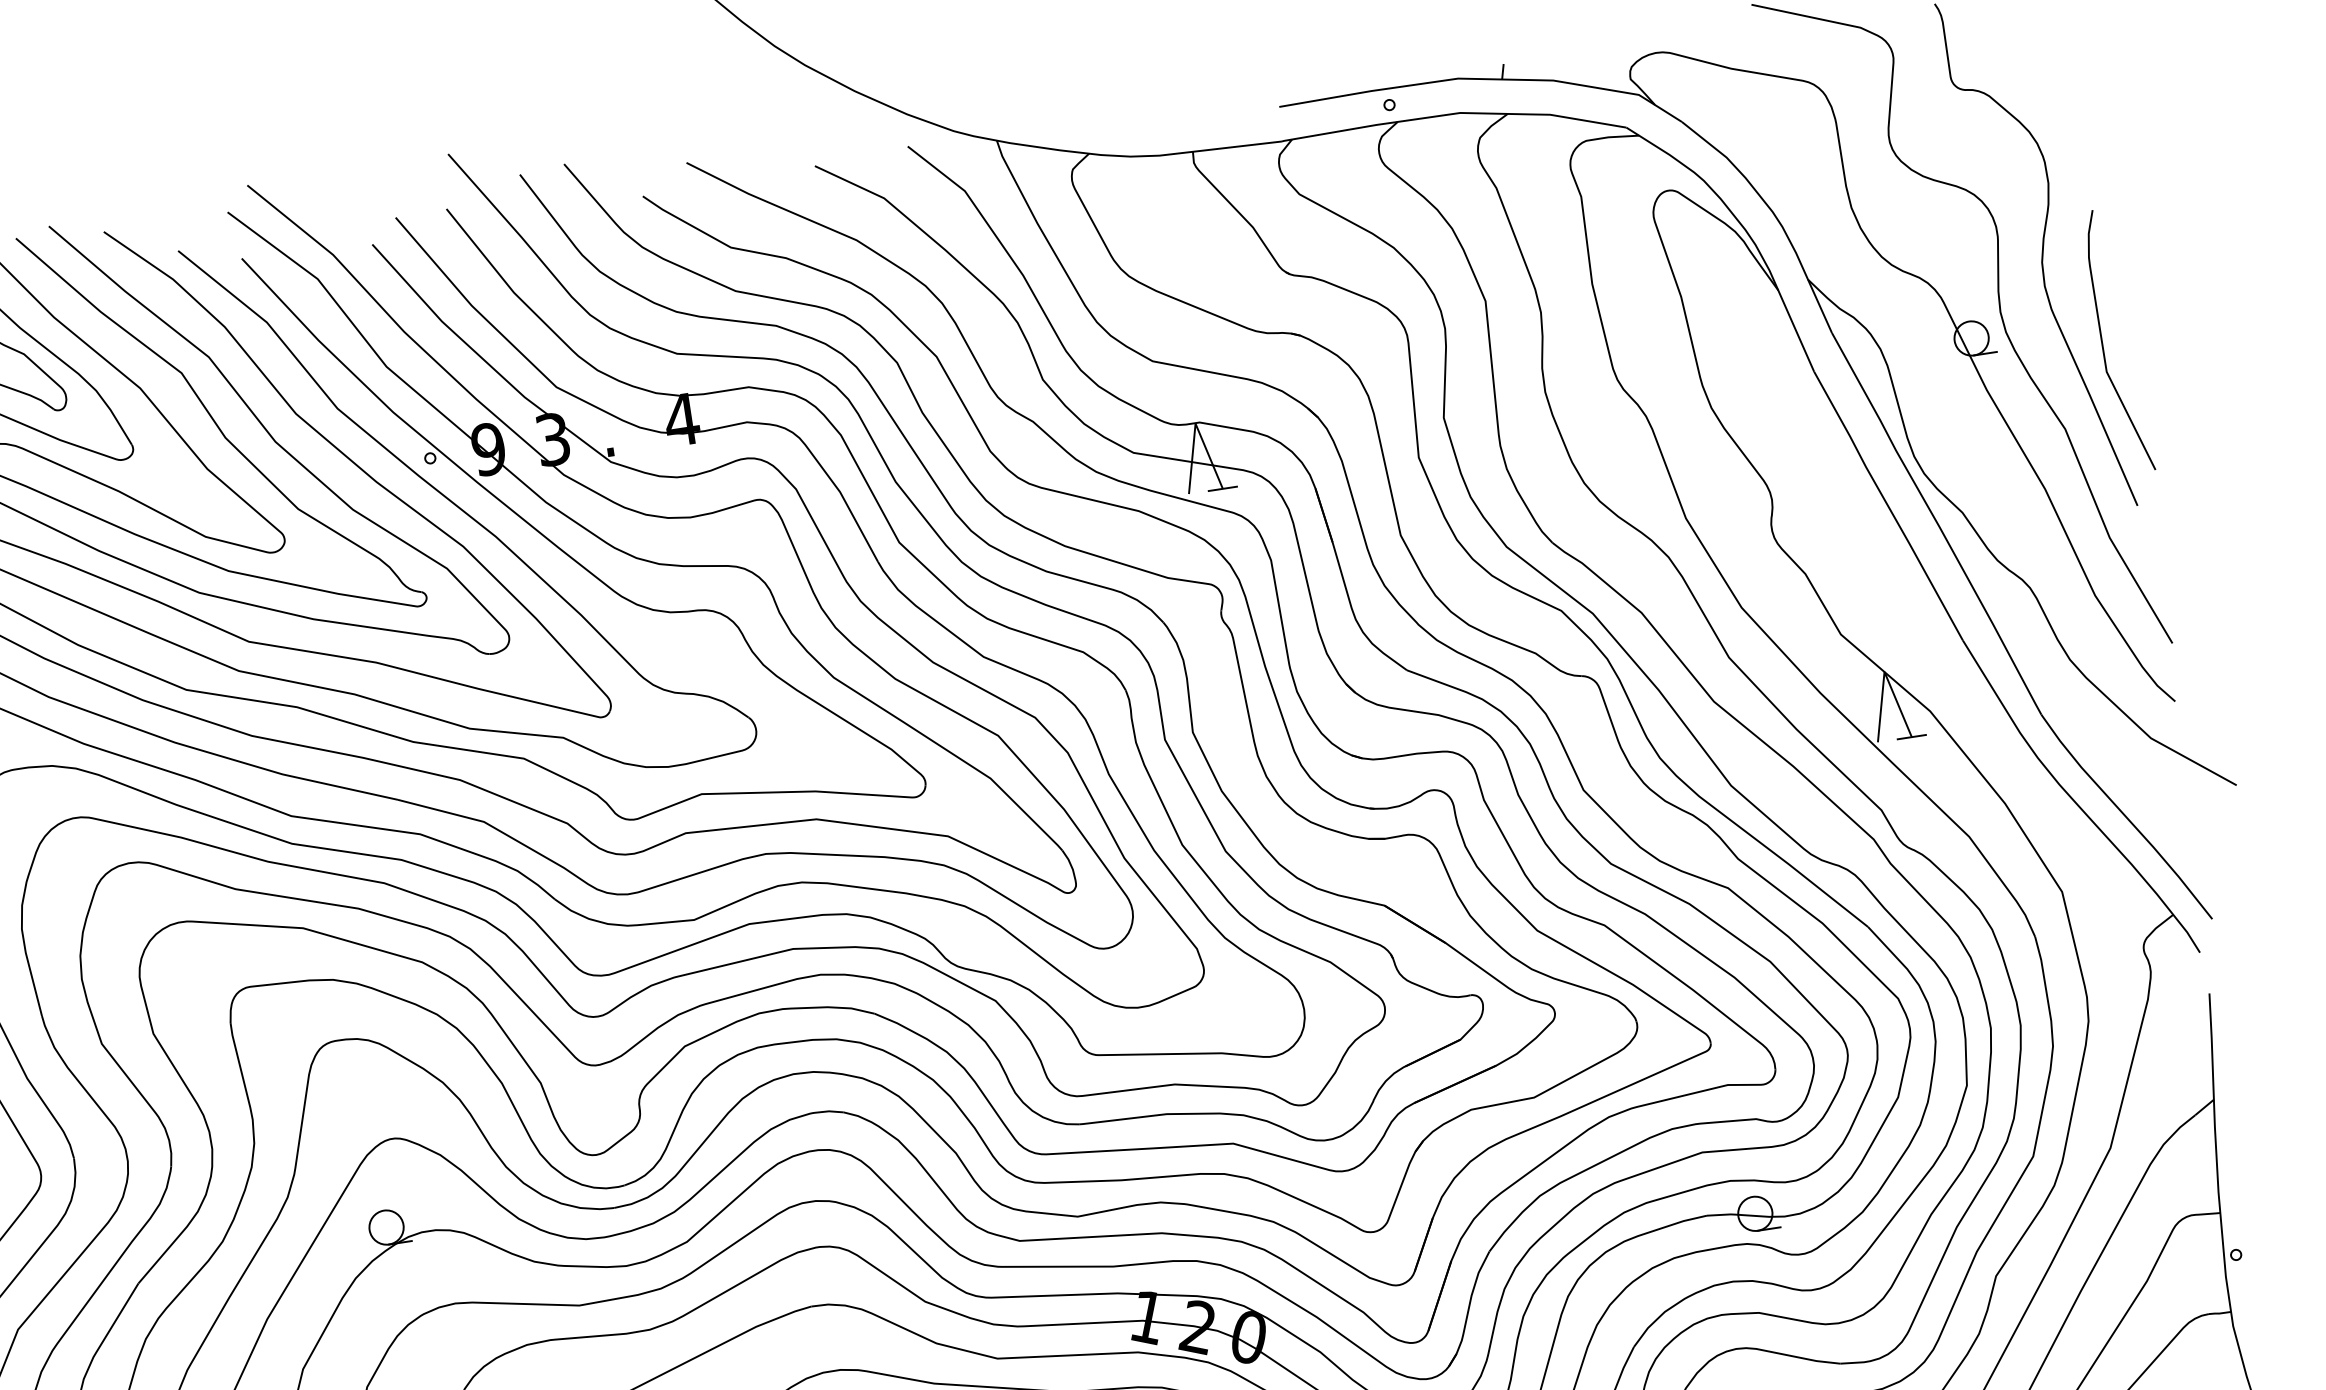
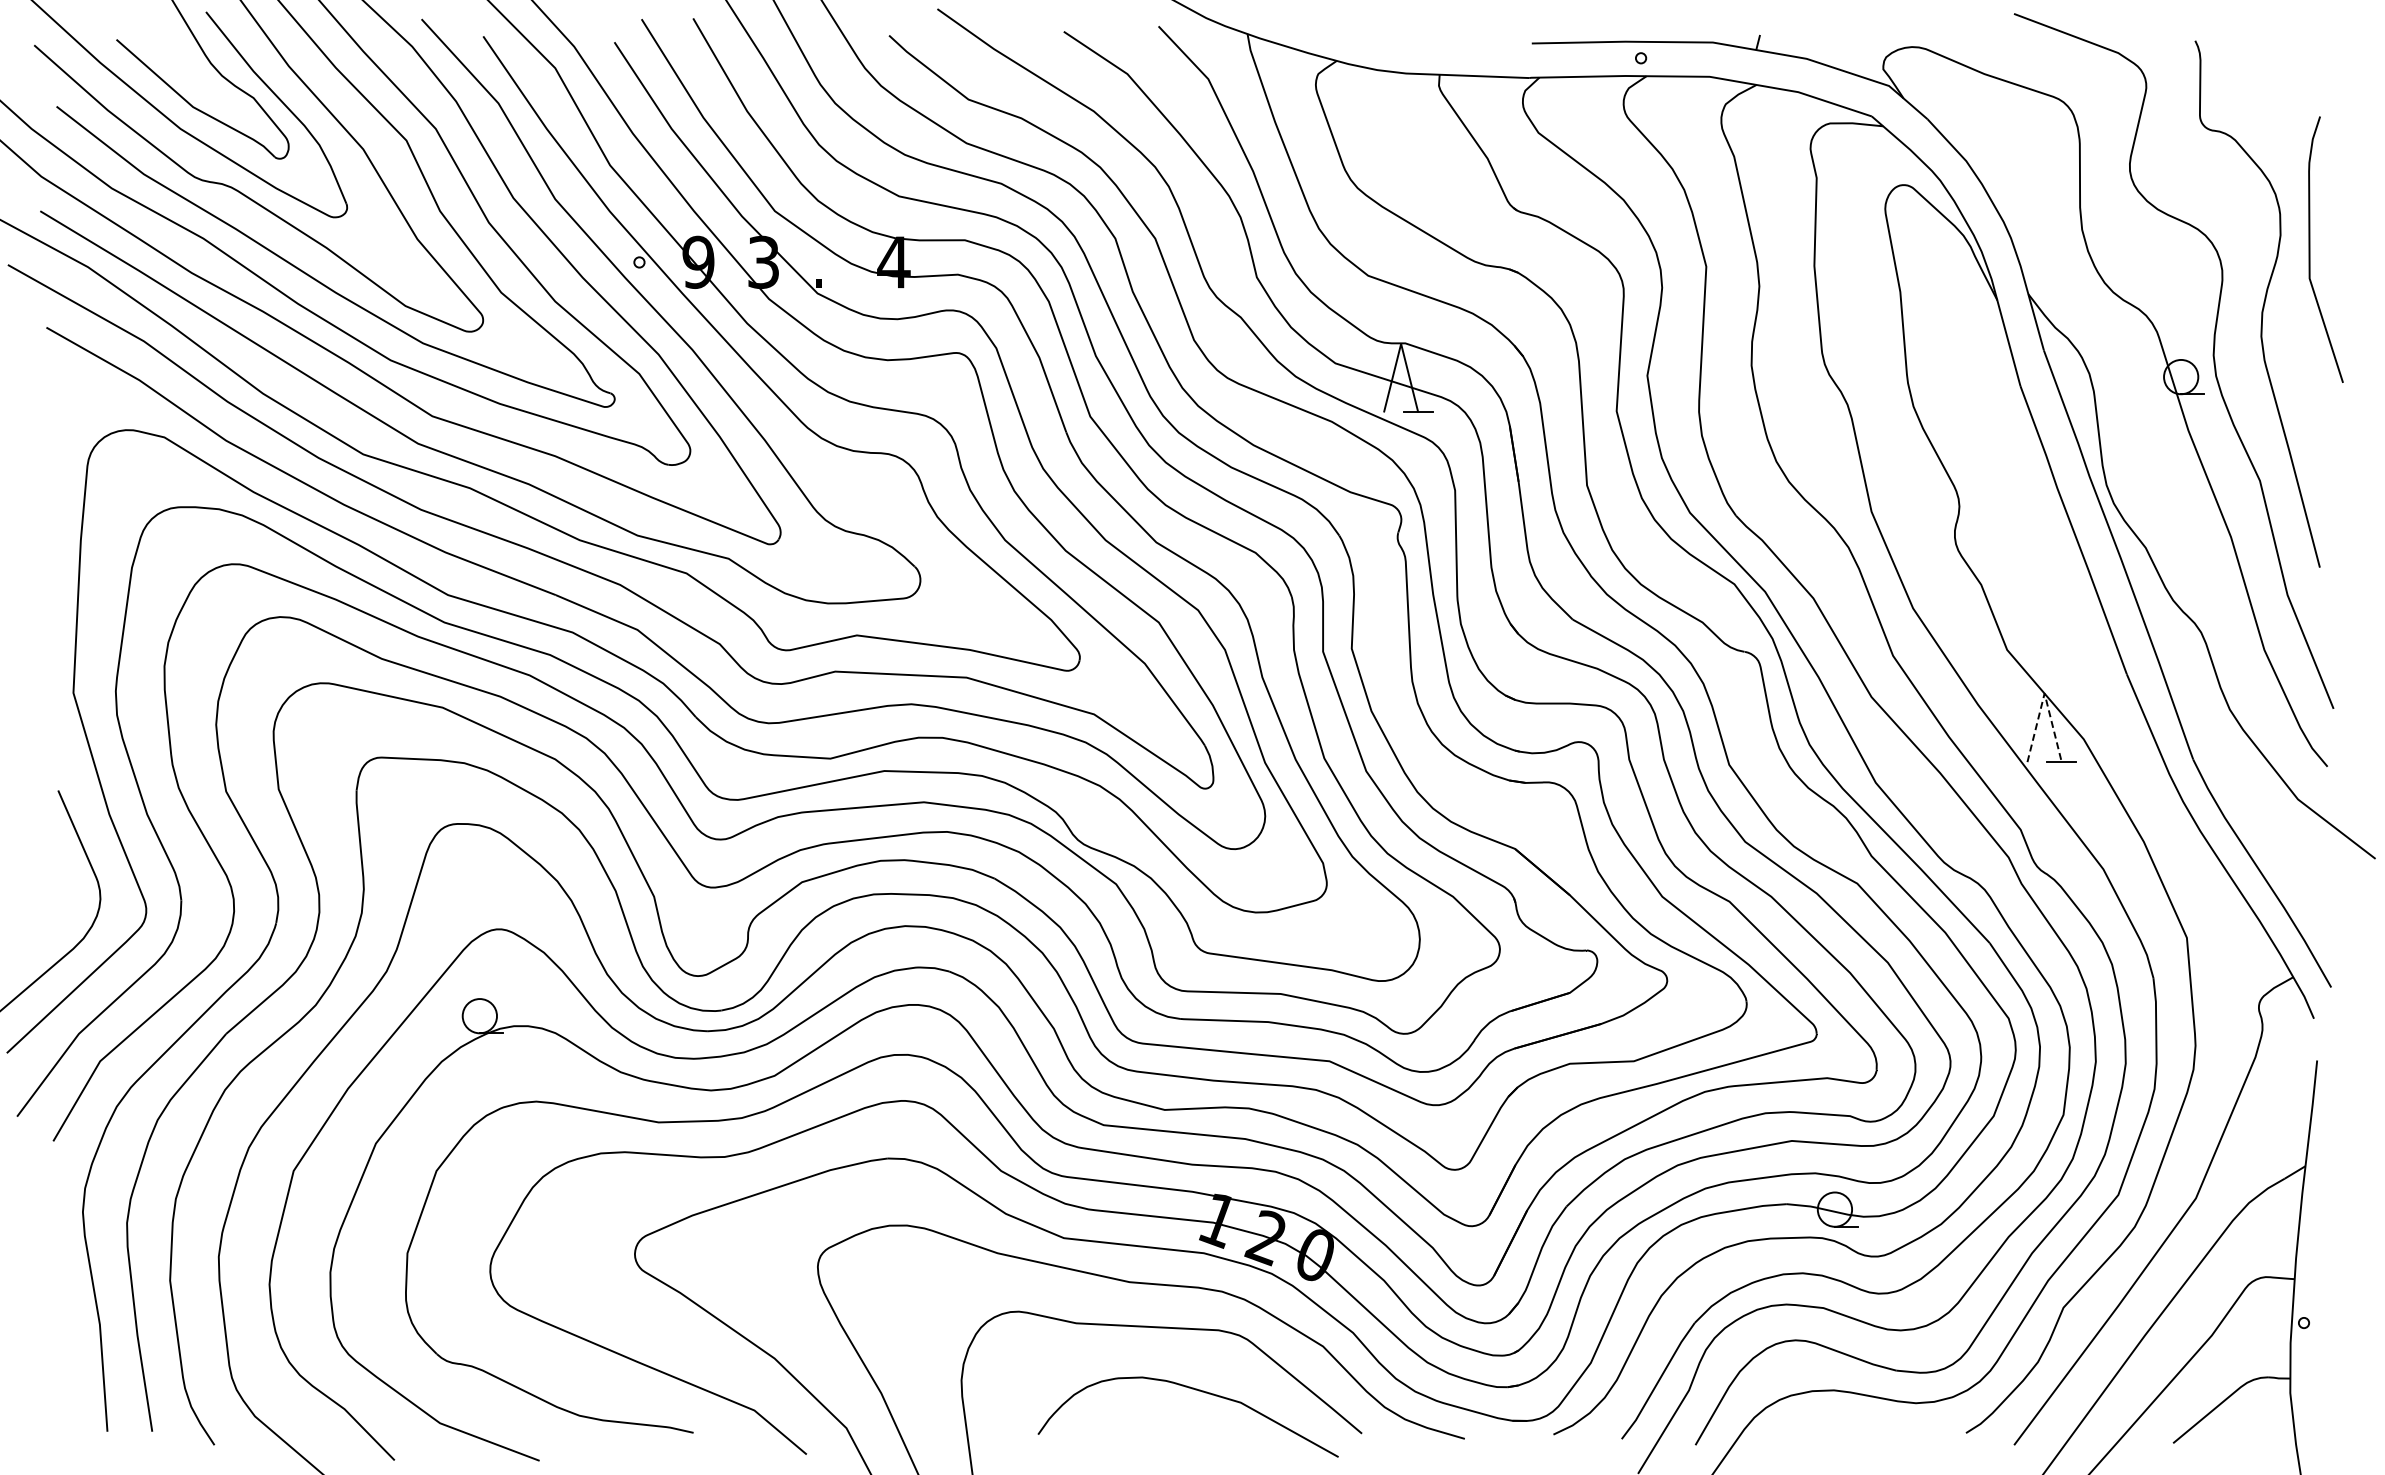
curve: (2103, 343) -> (2310, 249), moved
line: (1884, 671) -> (2044, 693), solid -> dashed

